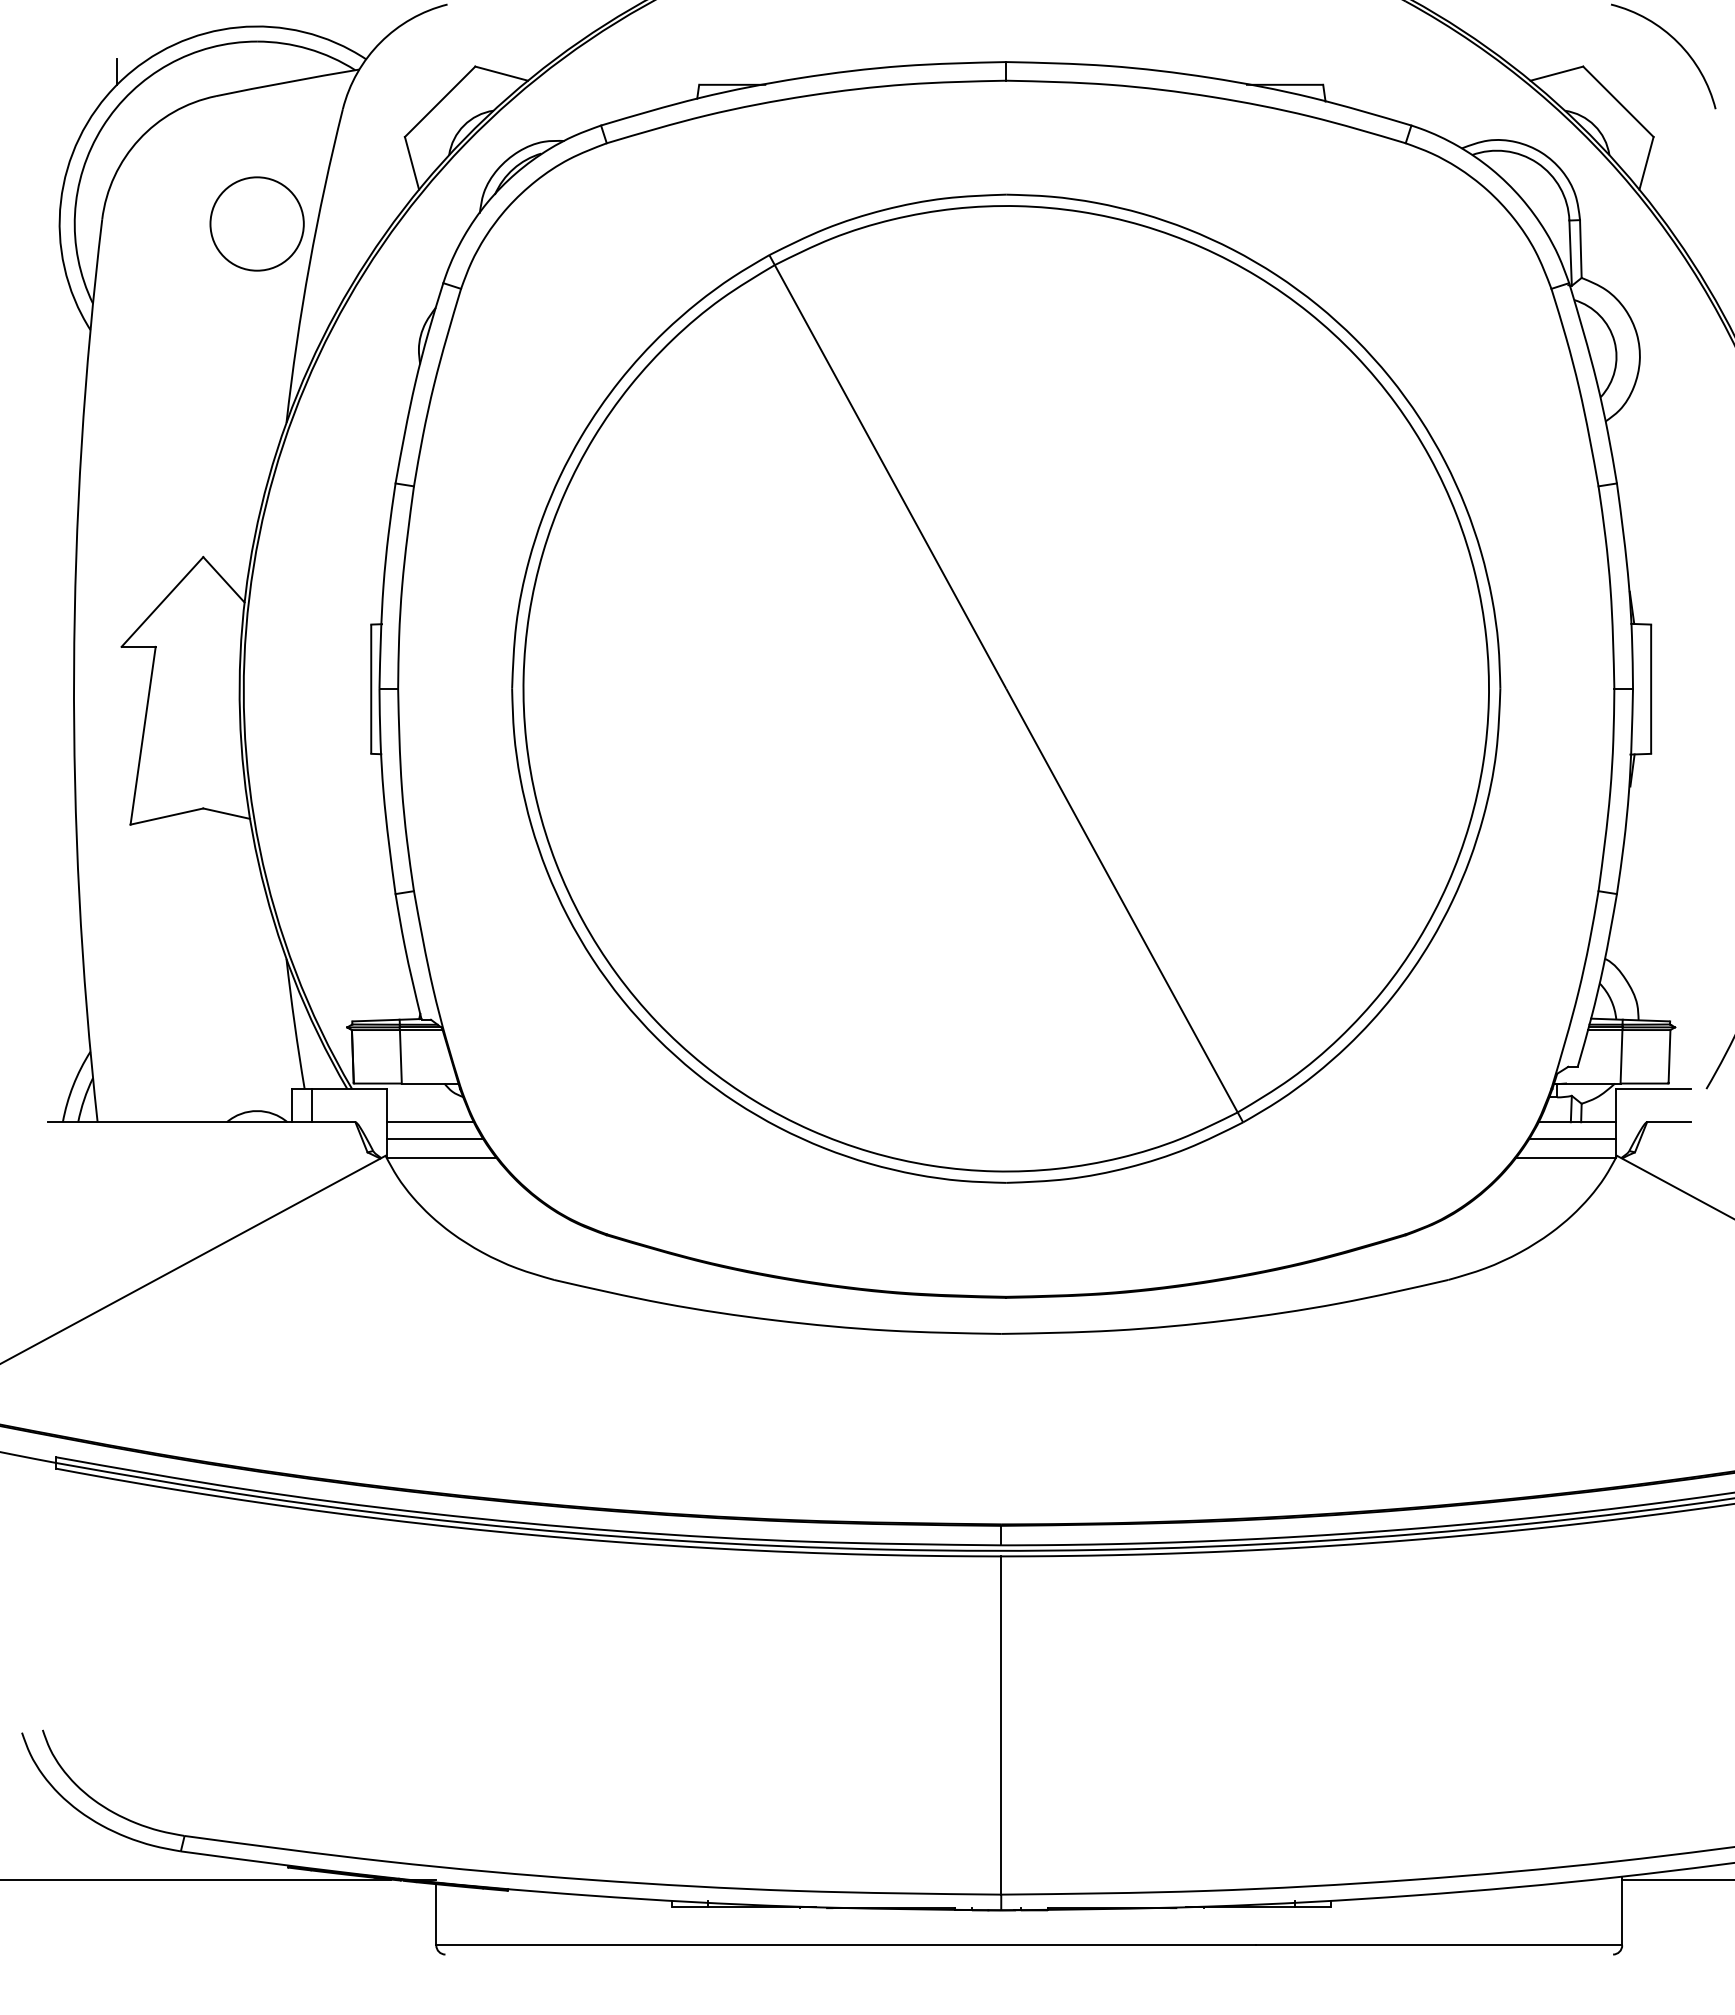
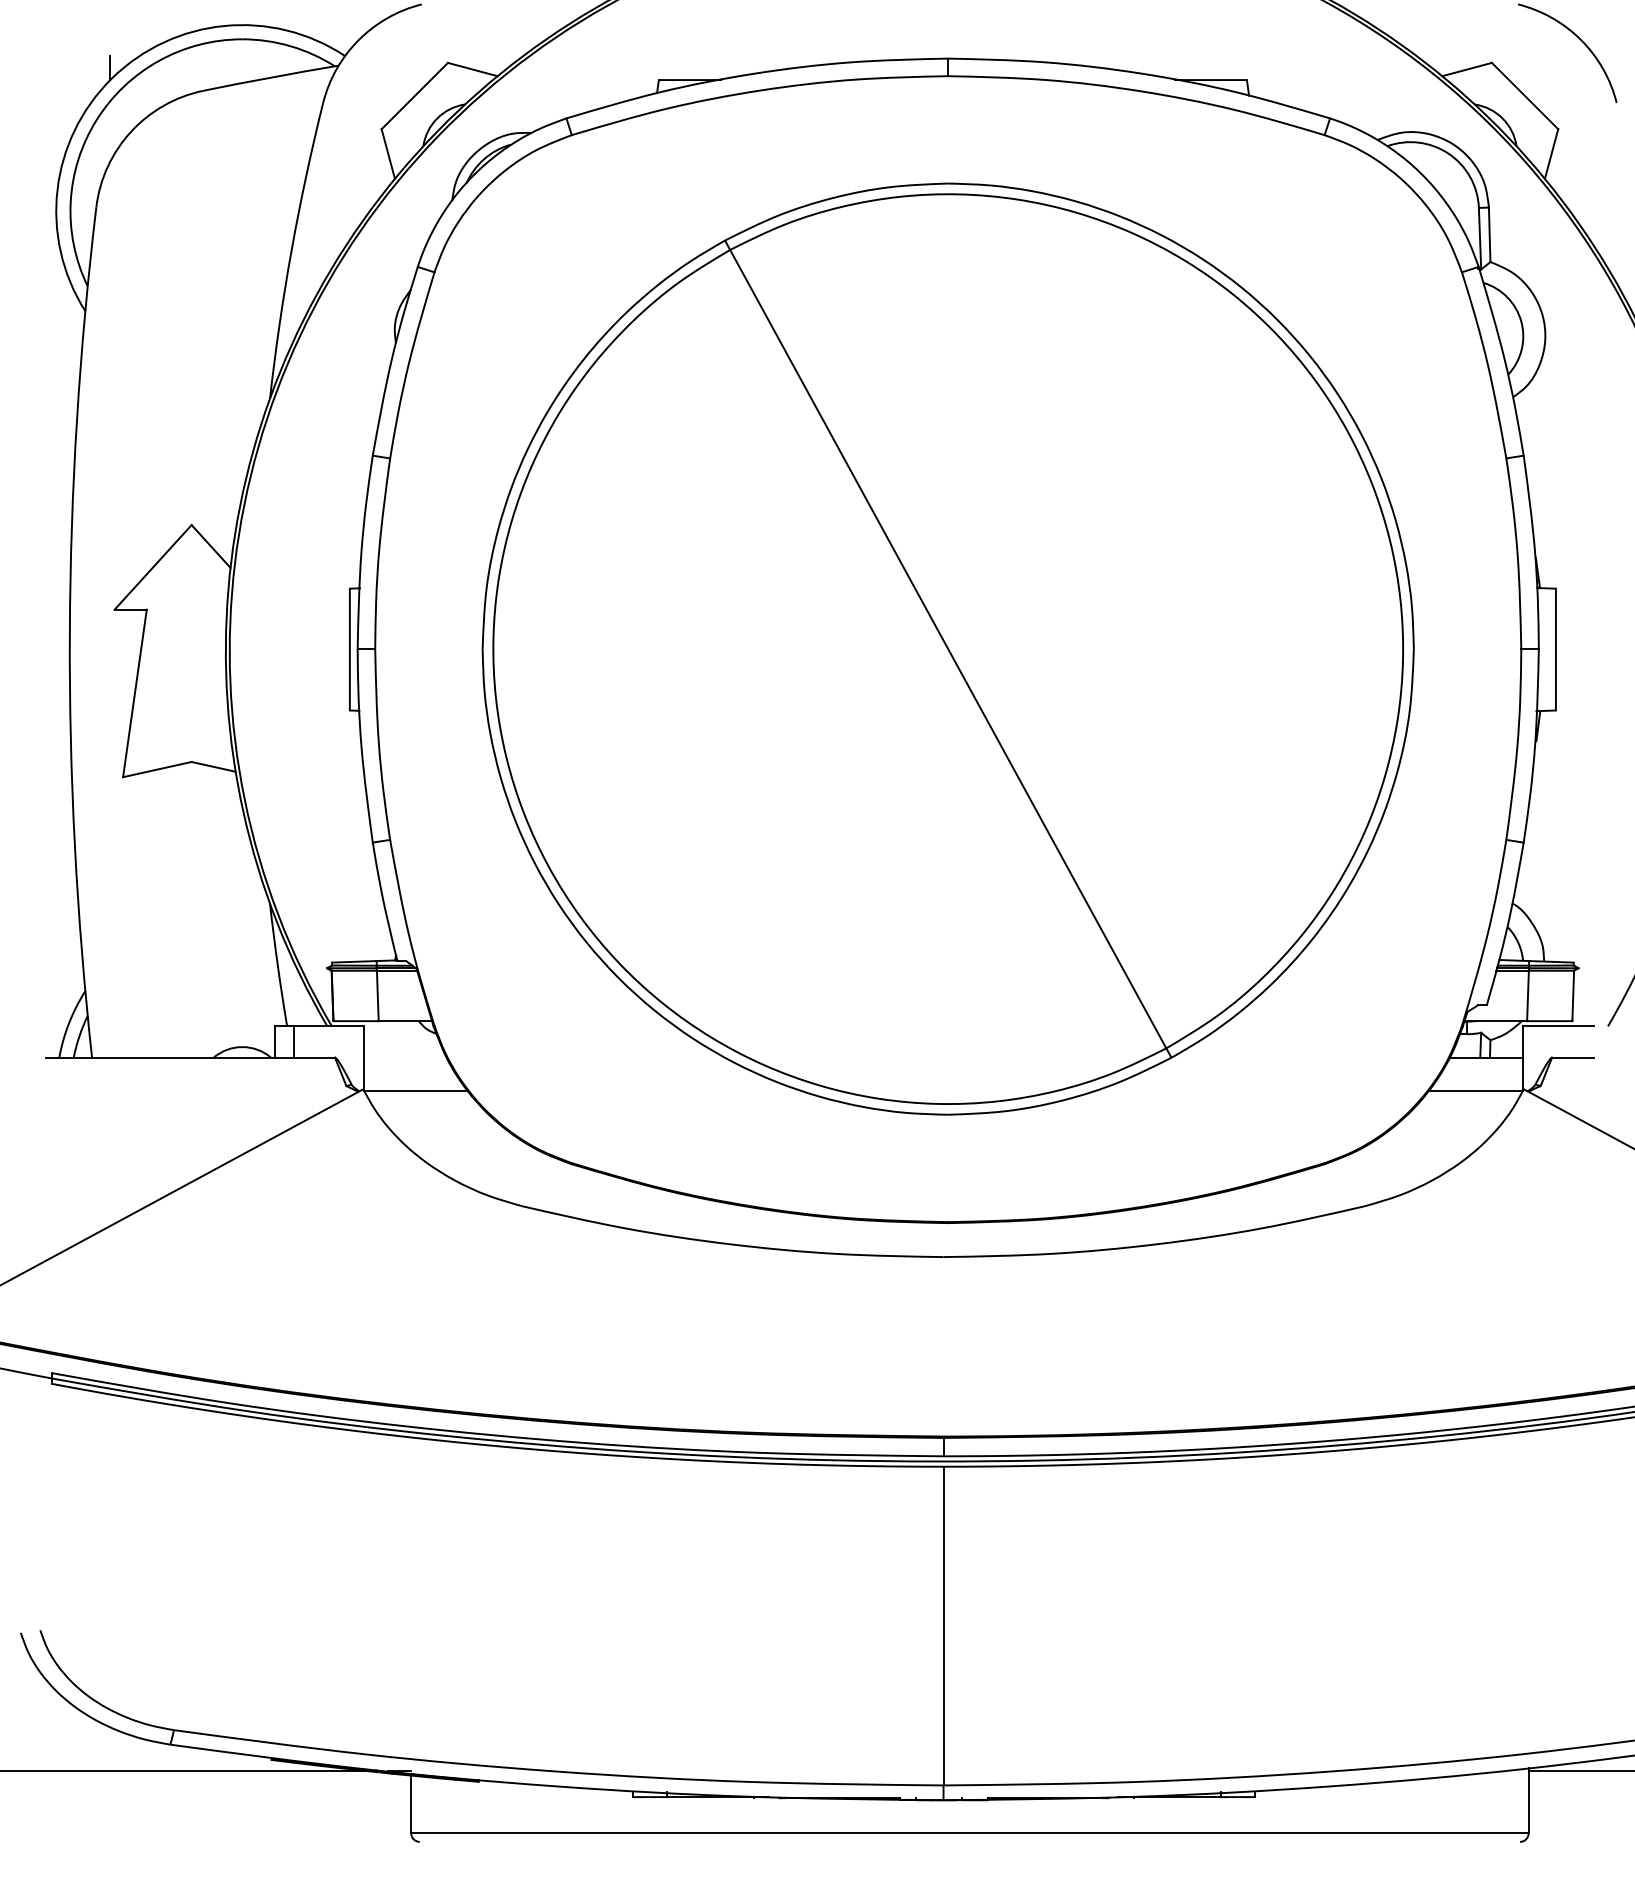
circle: (256, 223) -> (241, 210), removed
line: (429, 1122) -> (404, 1057), removed
line: (435, 1138) -> (410, 1072), removed
line: (1571, 1138) -> (1480, 1072), removed

